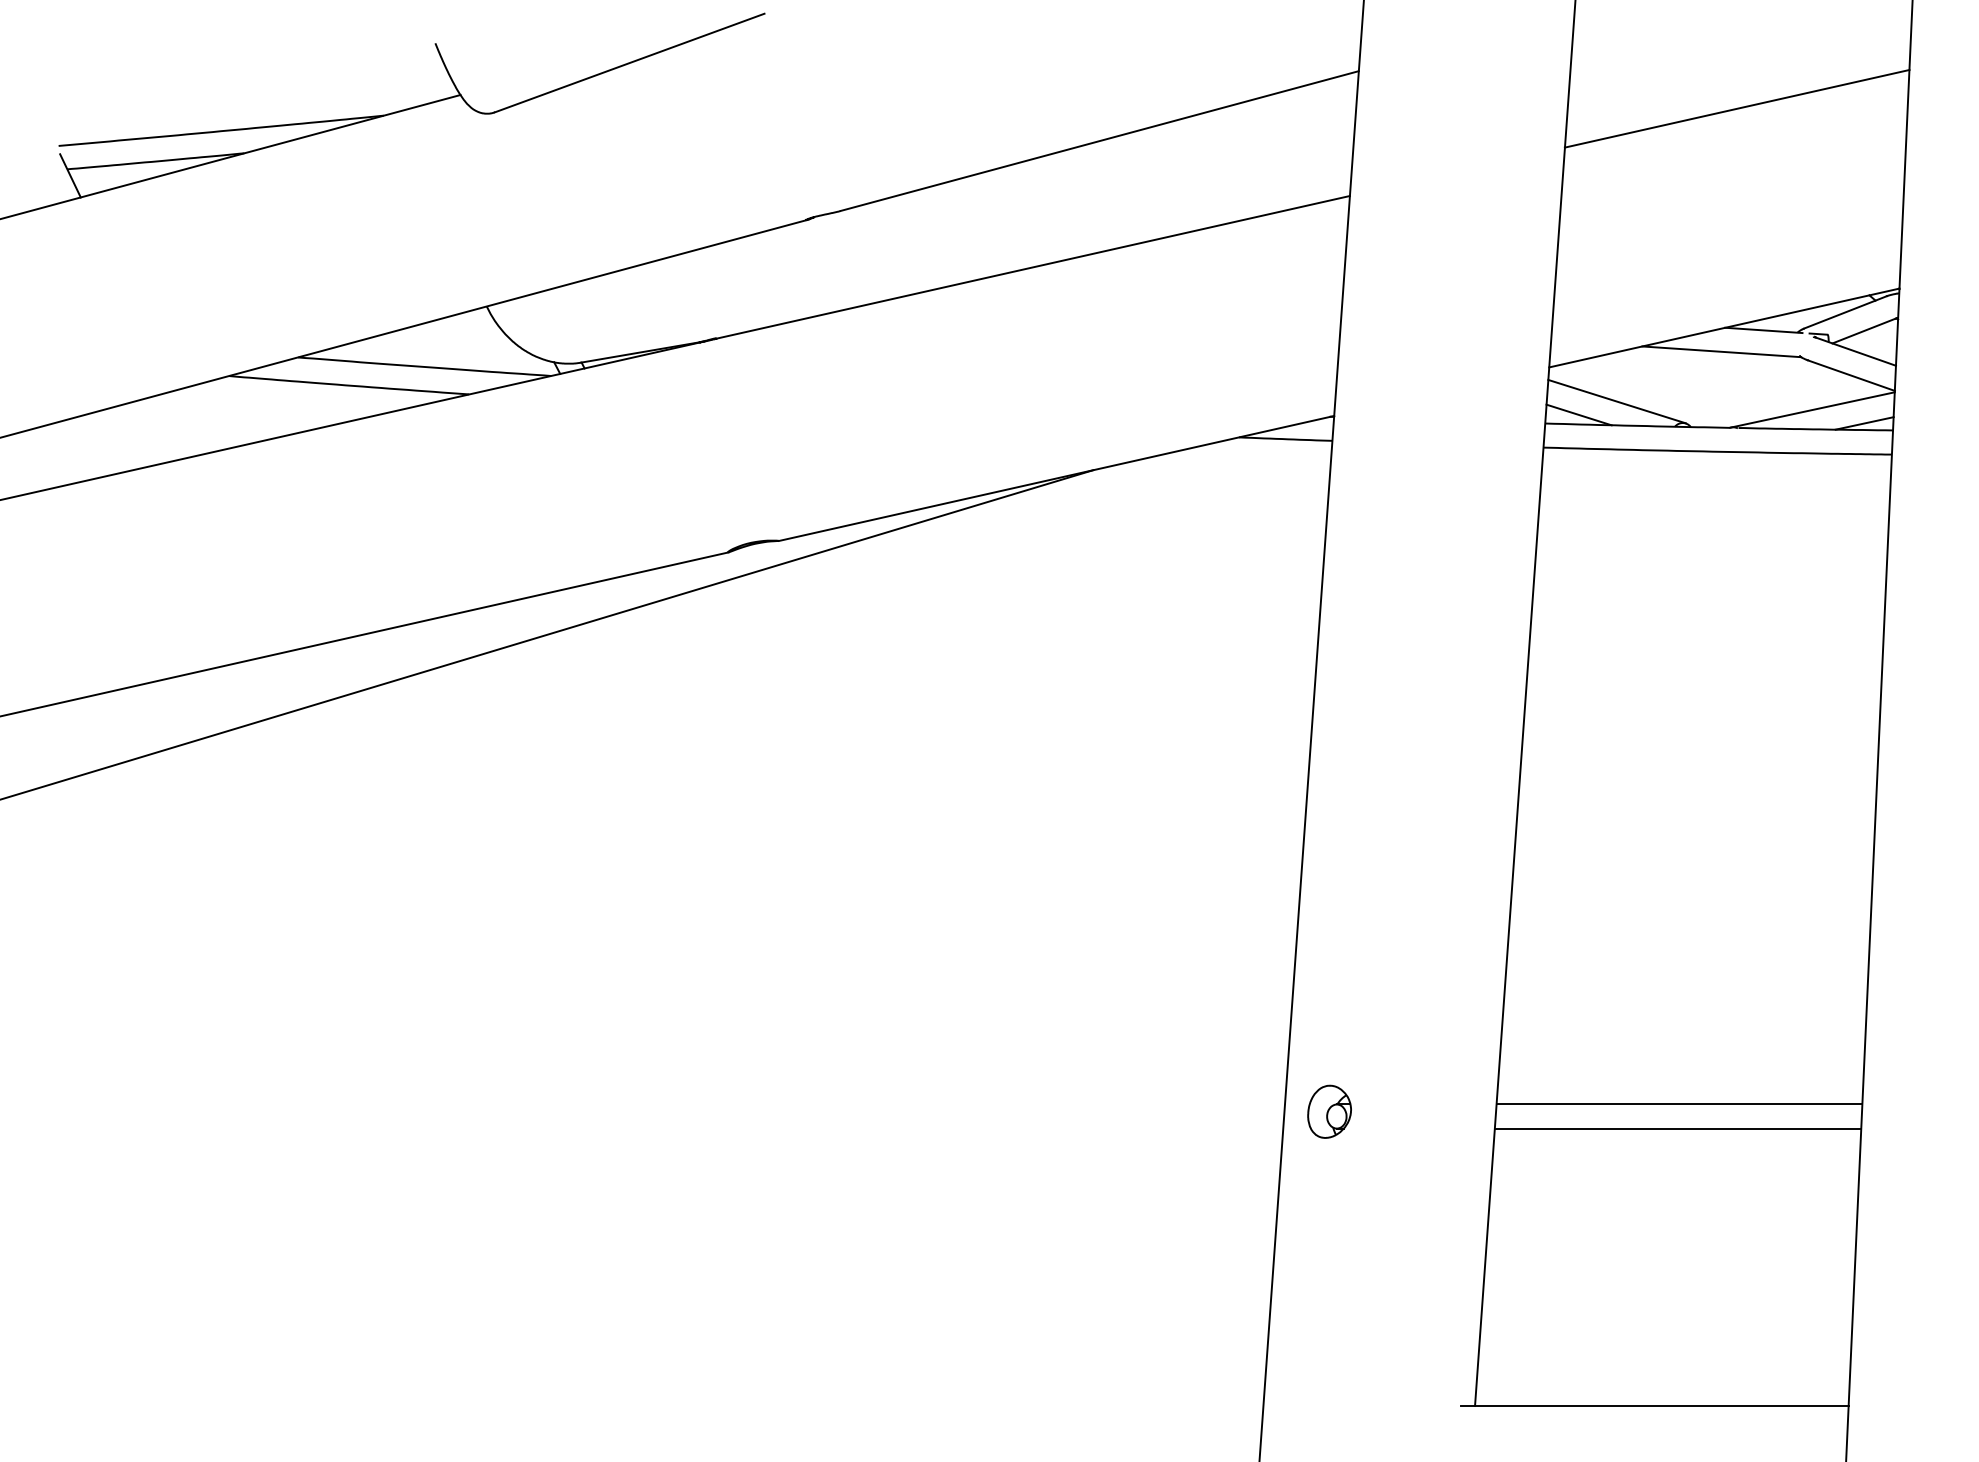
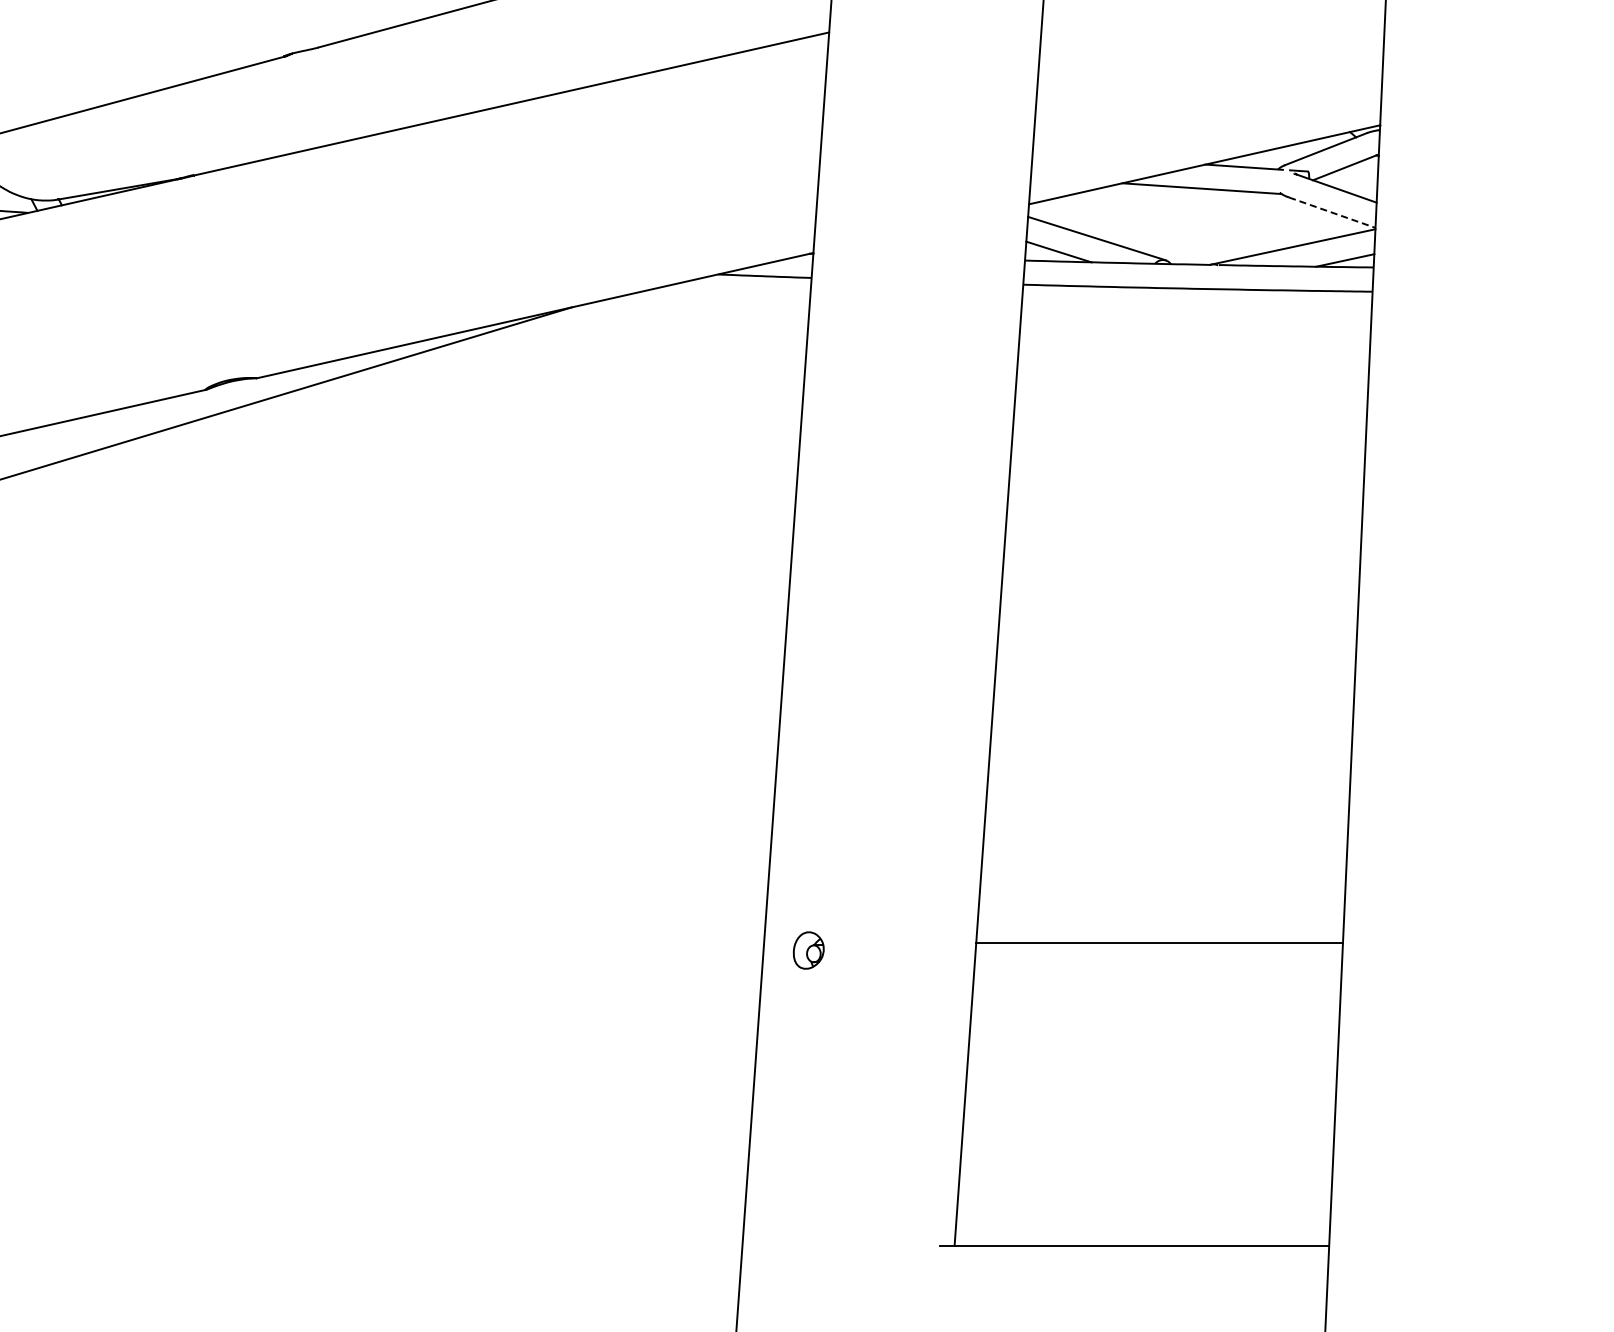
line: (1851, 375) -> (1332, 212), solid -> dashed
part: (1329, 1111) -> (808, 950), size x0.7
line: (1677, 1128) -> (1157, 967), removed

